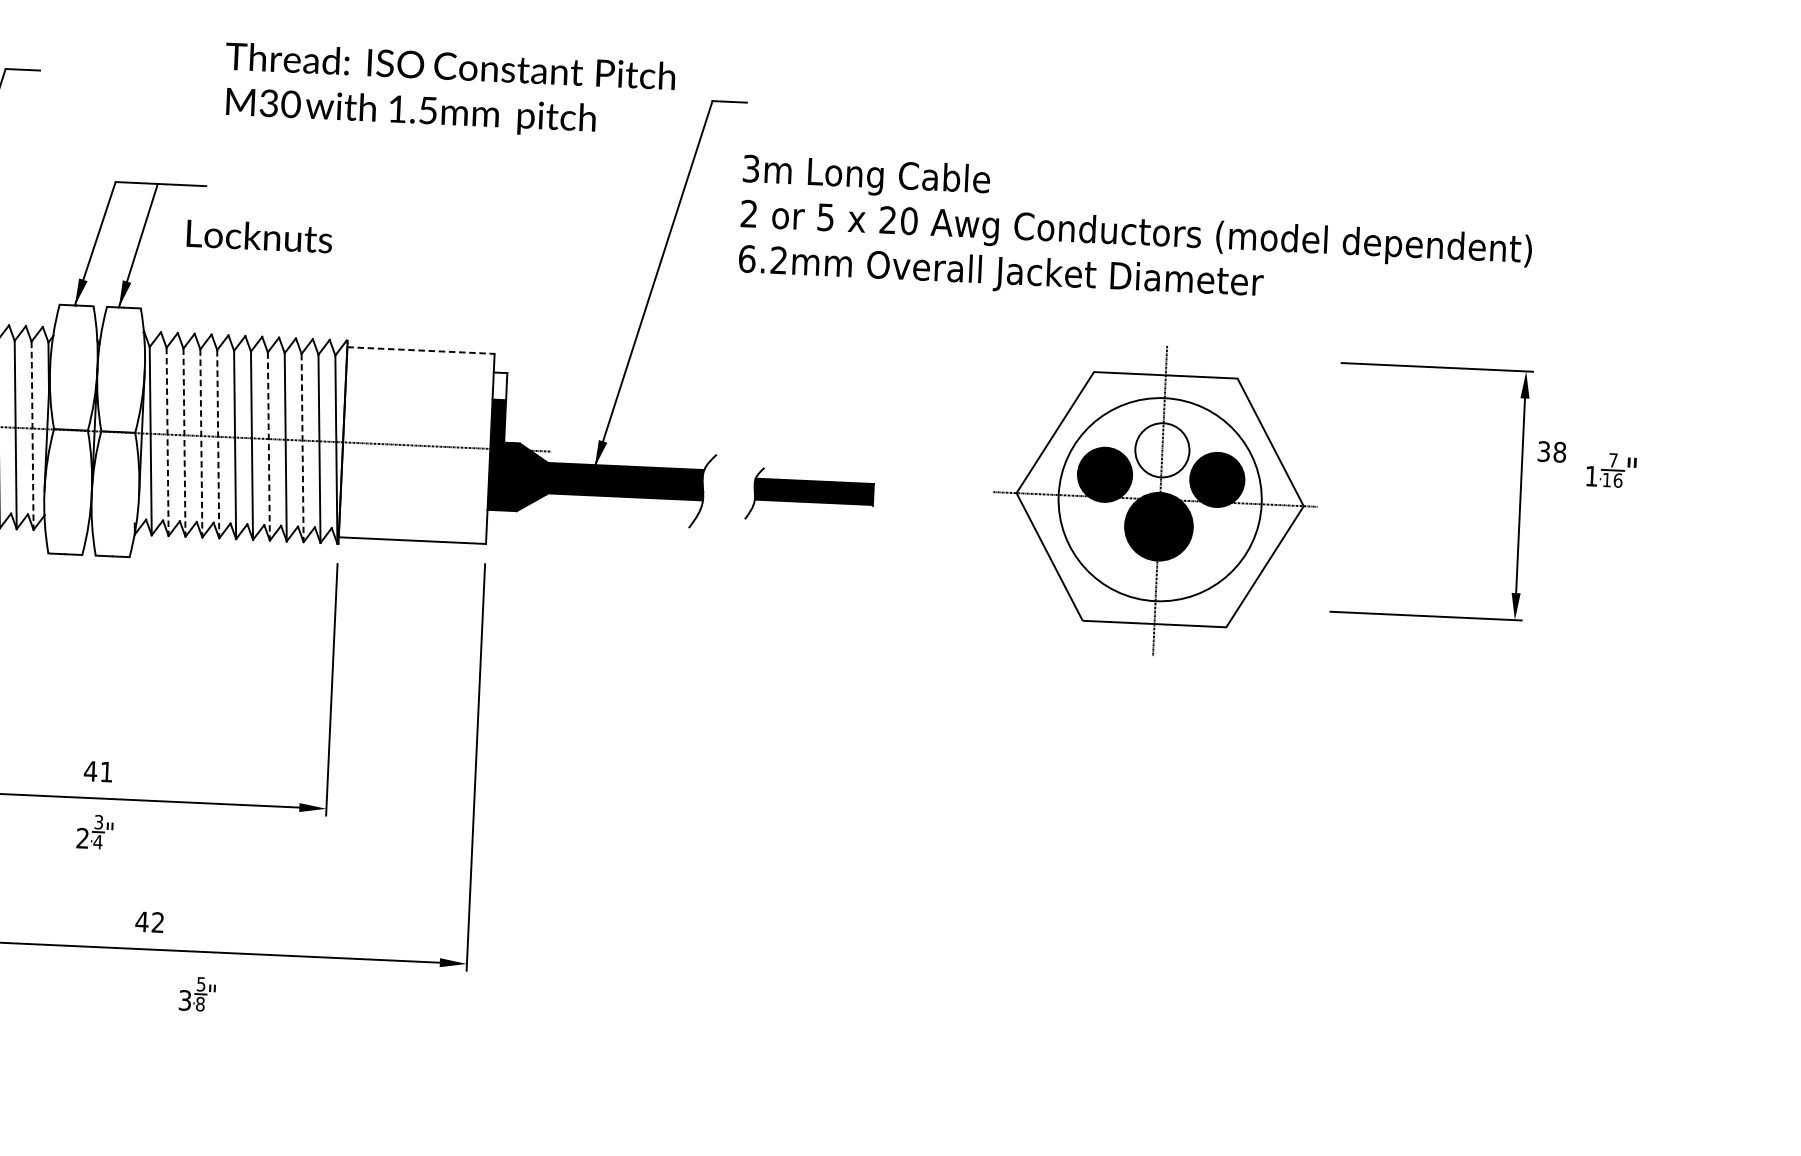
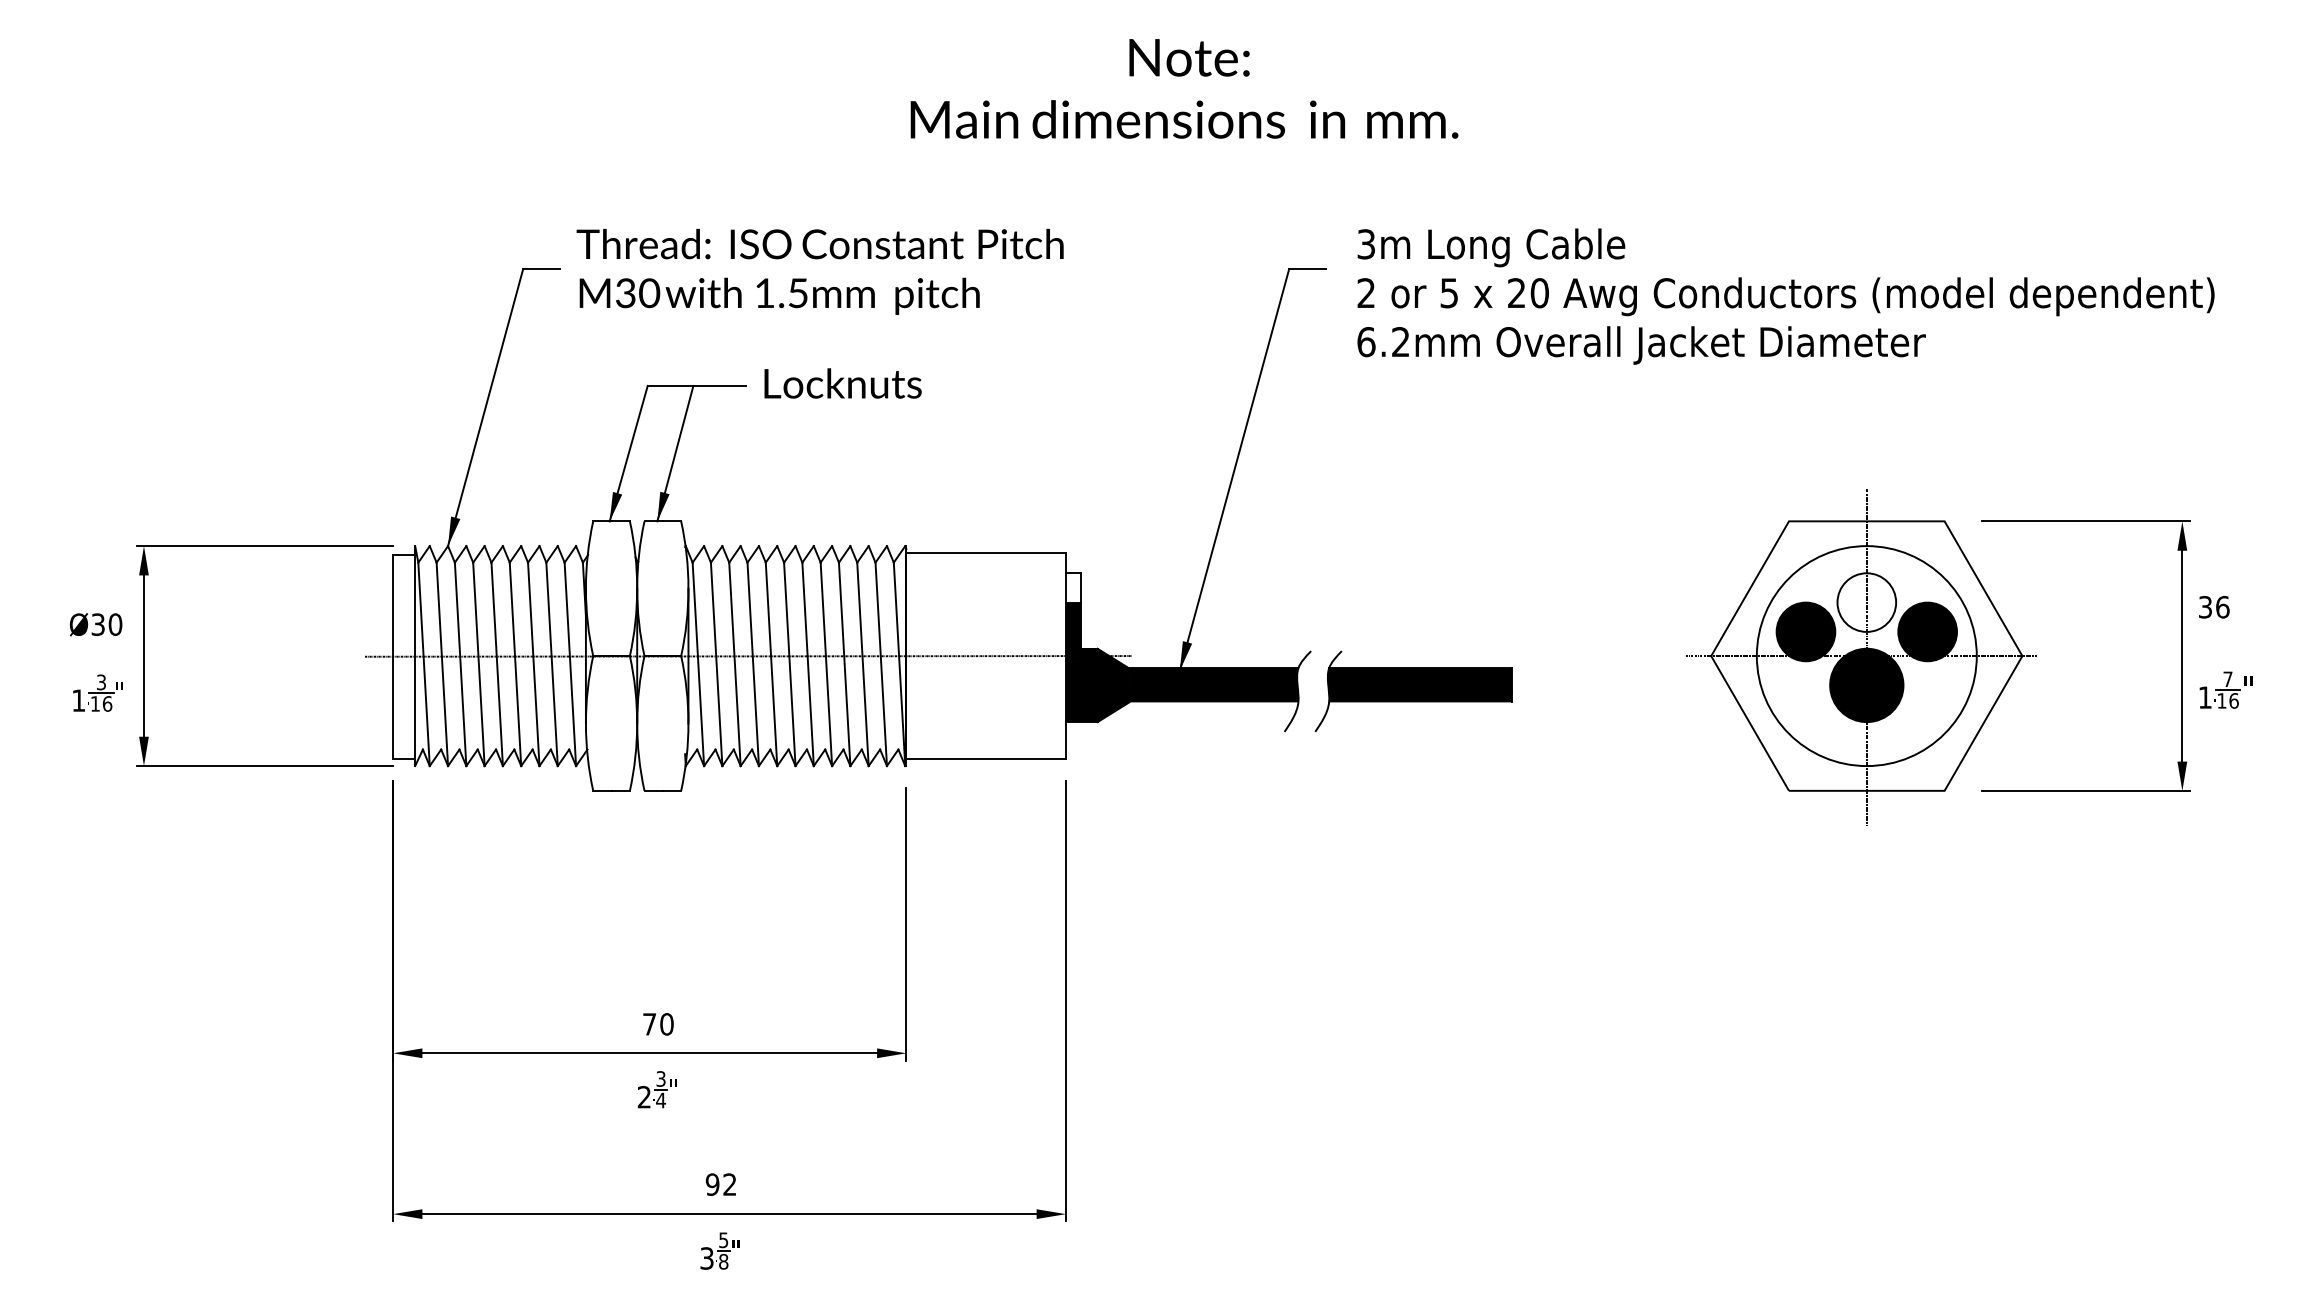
text: (448, 91) -> (819, 271), moved
text: (1135, 234) -> (1785, 296), moved
text: (259, 236) -> (842, 383), moved
line: (421, 350) -> (986, 553), dashed -> solid
line: (32, 435) -> (570, 664), dashed -> solid
line: (167, 442) -> (716, 664), dashed -> solid
line: (184, 442) -> (734, 664), dashed -> solid
line: (201, 443) -> (753, 664), dashed -> solid
line: (218, 444) -> (771, 664), dashed -> solid
line: (268, 446) -> (826, 664), dashed -> solid
line: (302, 448) -> (862, 664), dashed -> solid
text: (1559, 451) -> (2222, 606), 38 -> 36
part: (1610, 469) -> (2225, 689), moved
part: (809, 495) -> (1413, 690), size x1.43
part: (1155, 500) -> (1861, 657), moved
text: (97, 771) -> (657, 1024), 41 -> 70
text: (141, 921) -> (712, 1184), 42 -> 92
part: (196, 993) -> (719, 1250), moved

